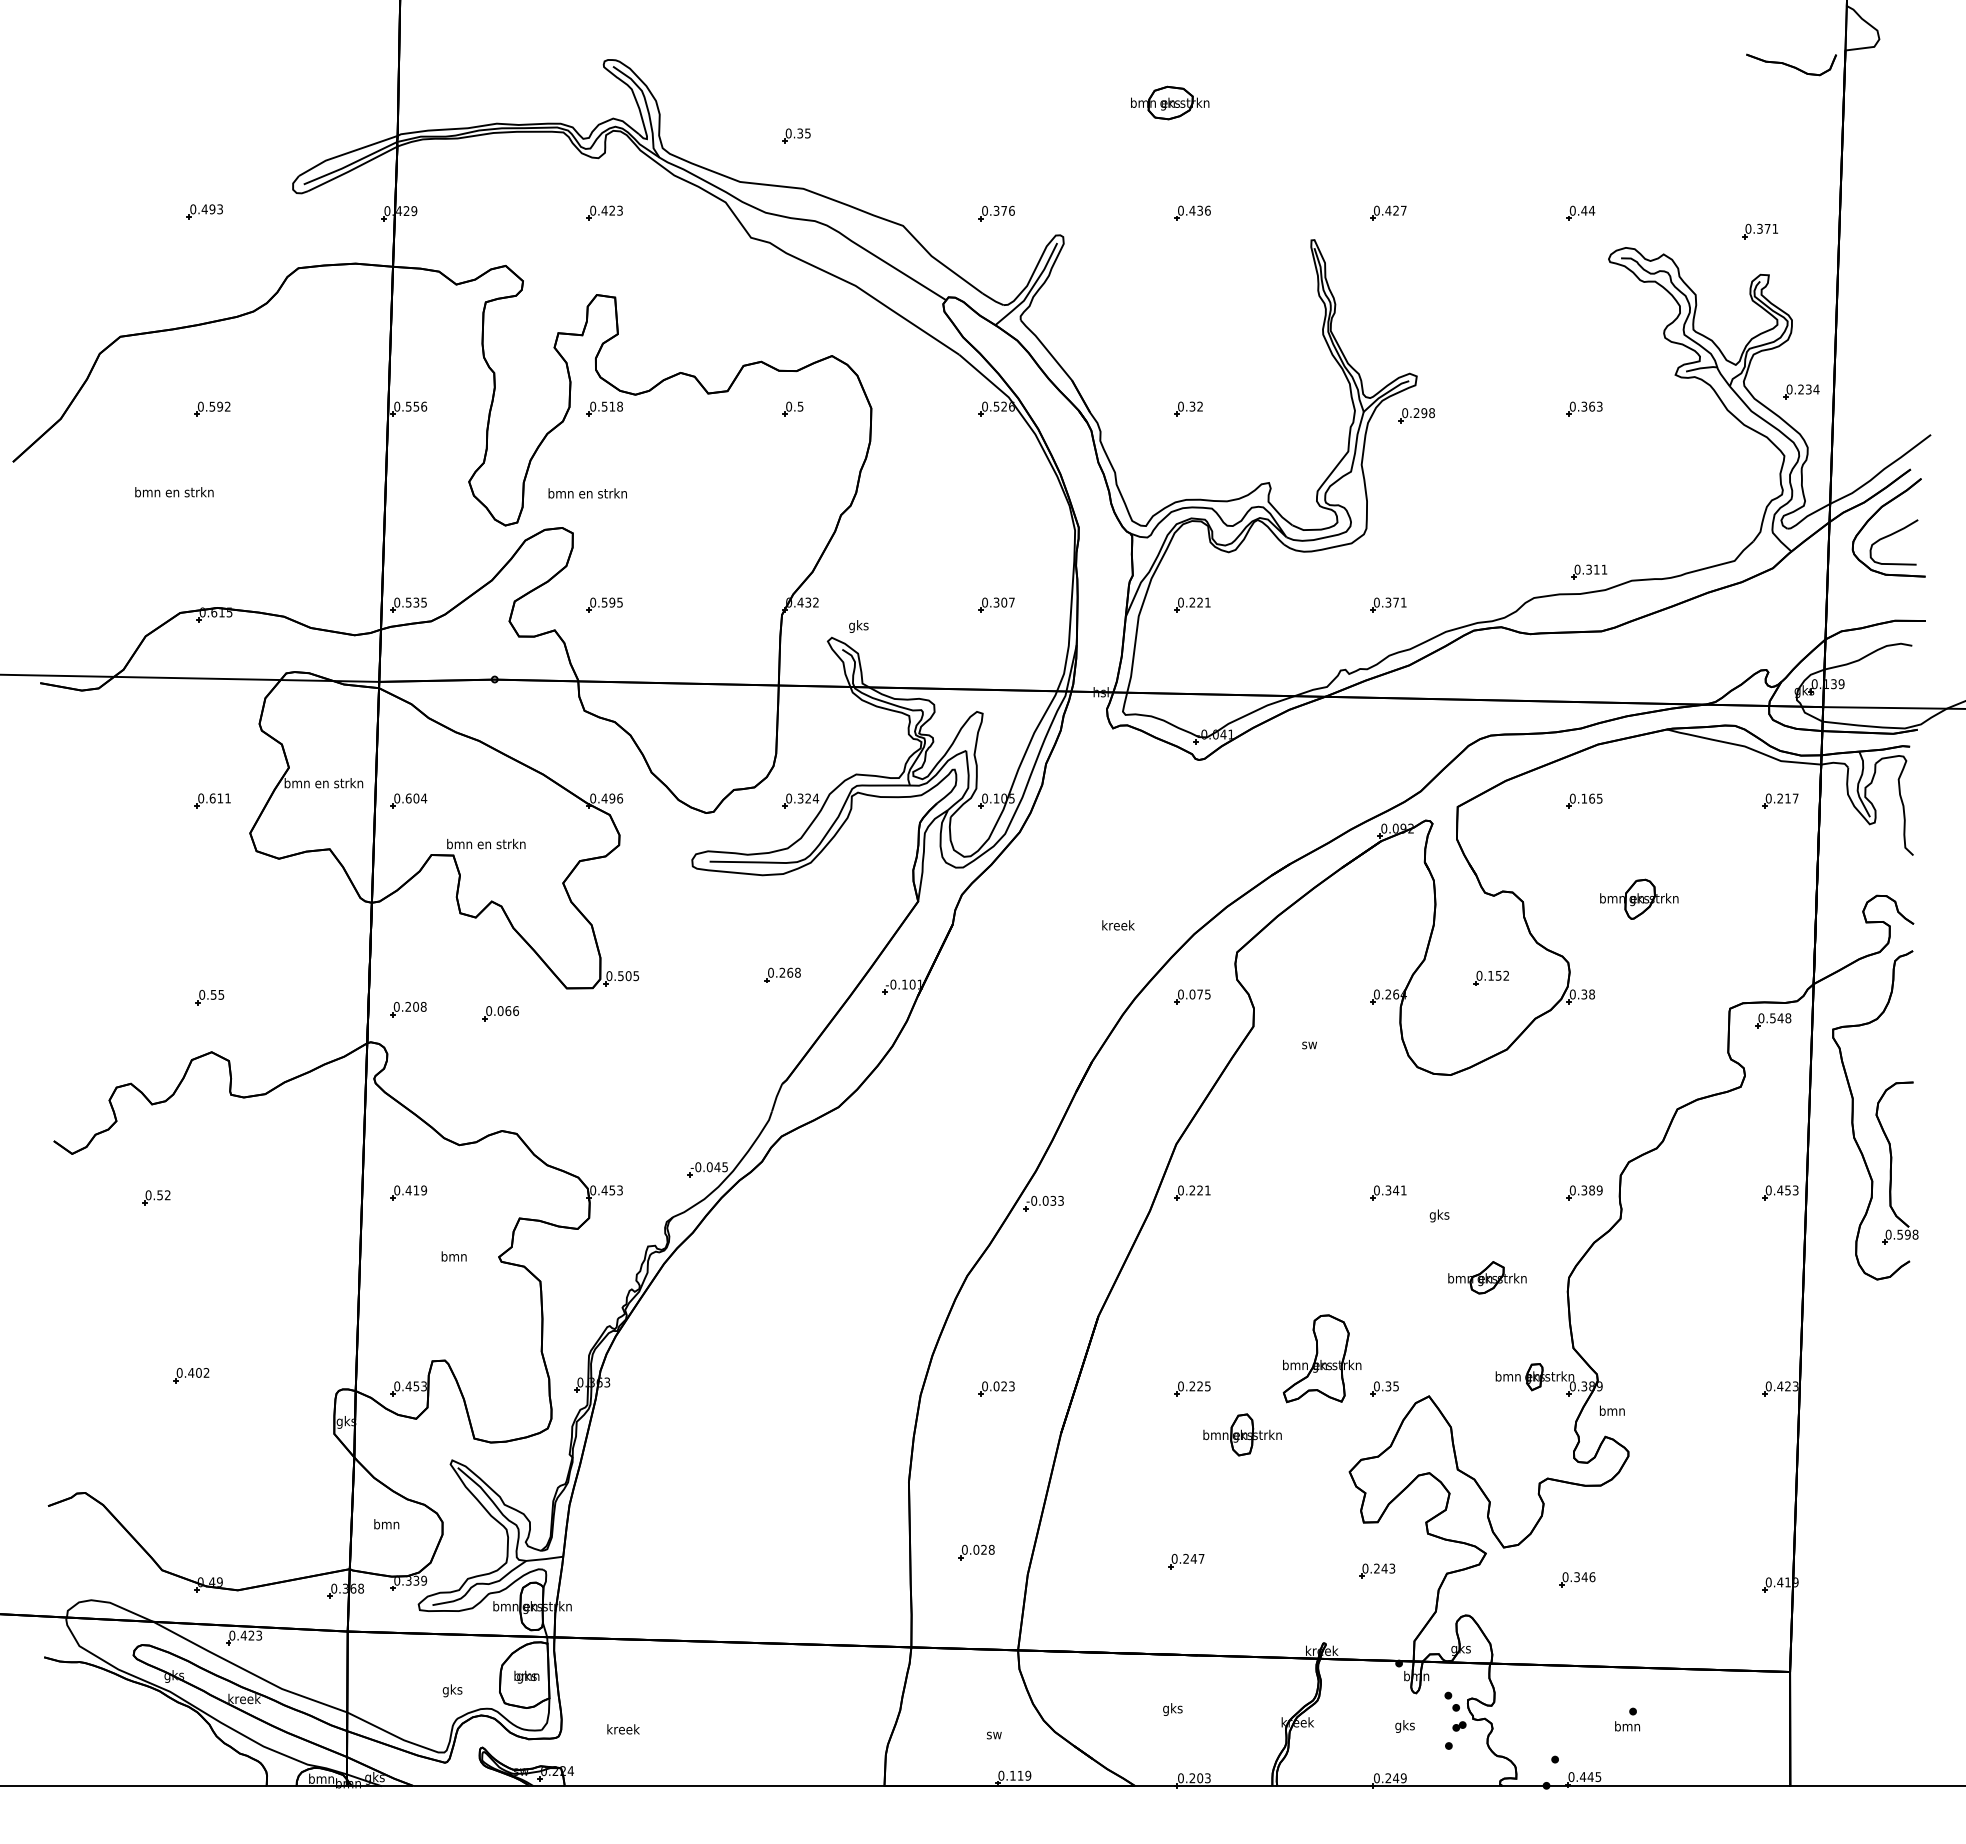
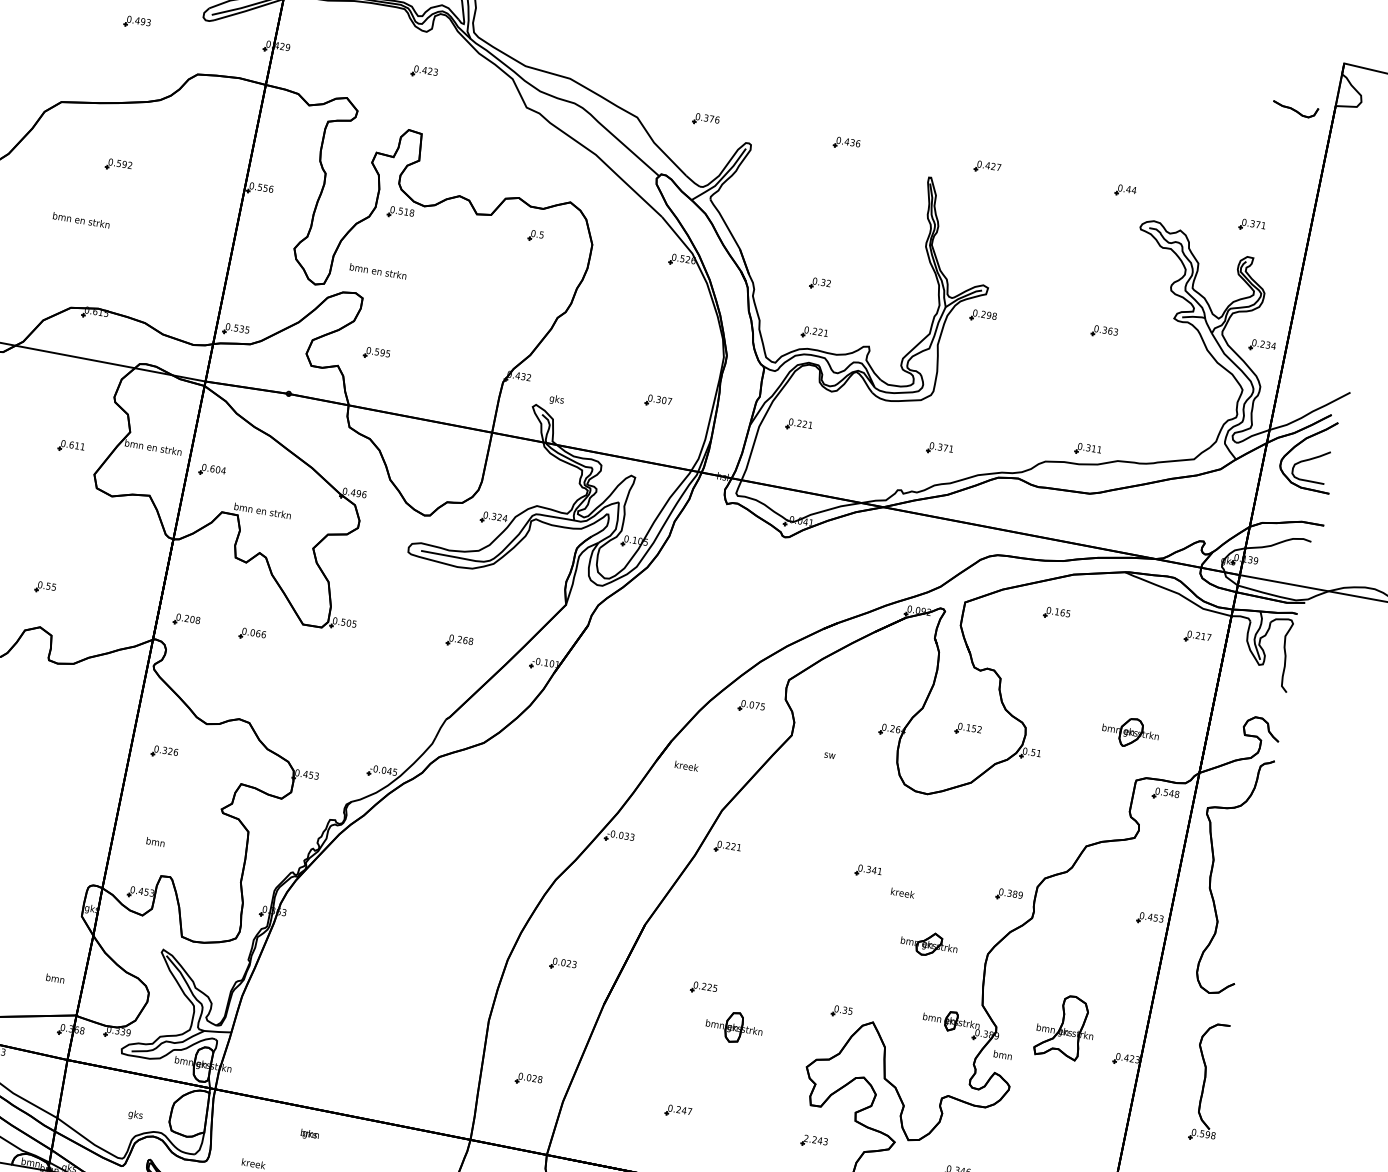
part: (1791, 64) -> (1295, 109), size x0.7
part: (1170, 102) -> (844, 61), removed
part: (796, 135) -> (571, 39), removed
part: (1192, 476) -> (814, 332), added
part: (1639, 898) -> (1130, 732), moved
text: (1118, 925) -> (686, 766), moved
text: (1587, 994) -> (1035, 752), 0.38 -> 0.51
part: (1896, 1162) -> (1208, 1081), moved
text: (416, 1190) -> (170, 751), 0.419 -> 0.326
text: (1439, 1215) -> (902, 893), gks -> kreek
text: (453, 1256) -> (155, 842), moved
part: (1321, 1358) -> (1065, 1027), moved
text: (386, 1524) -> (55, 978), moved
text: (1365, 1568) -> (806, 1138), 0.243 -> 2.243
text: (526, 1676) -> (309, 1134), moved

